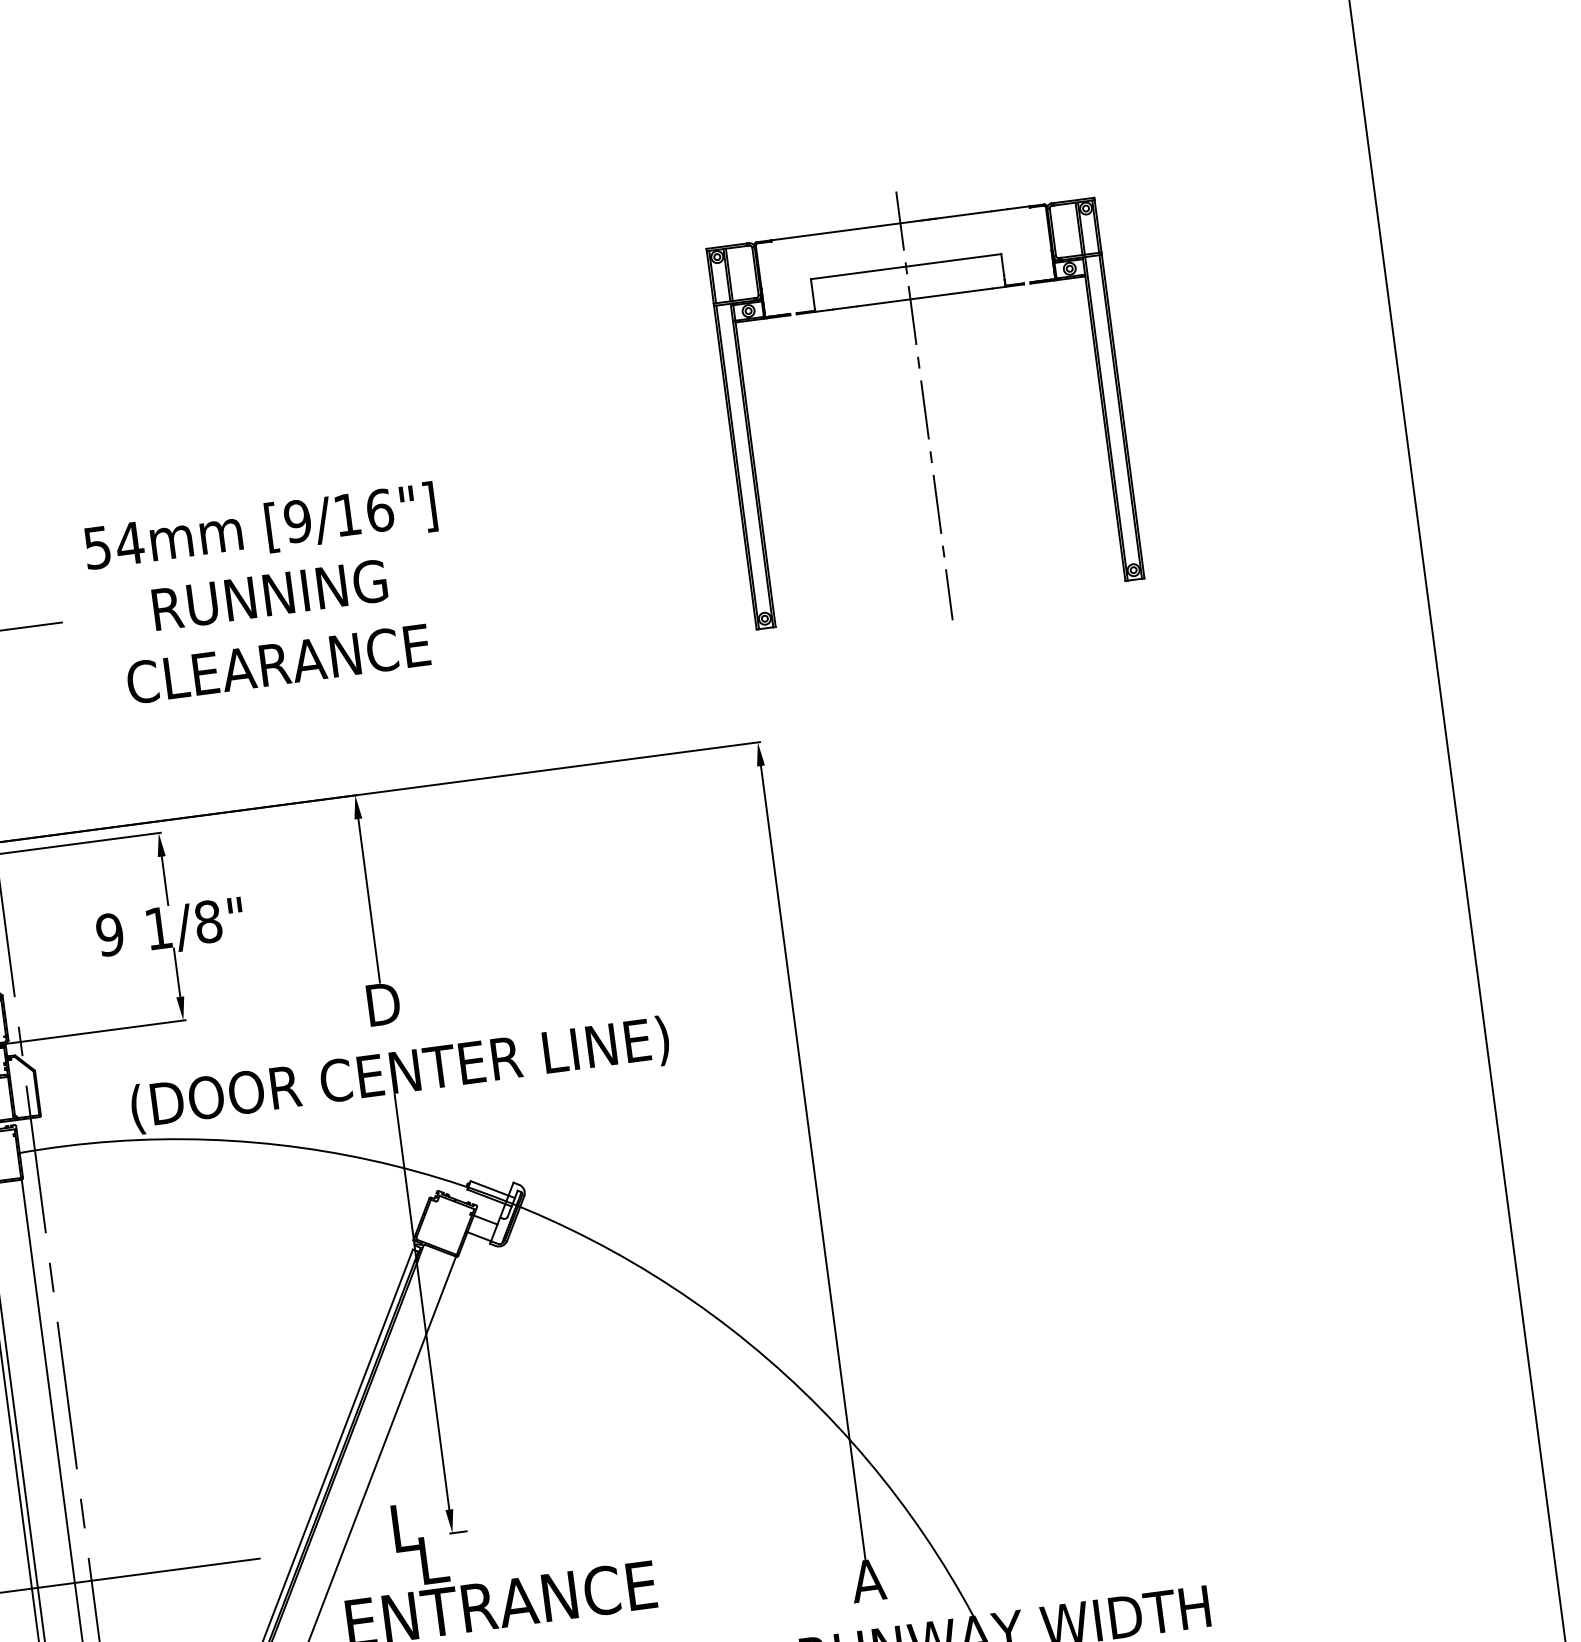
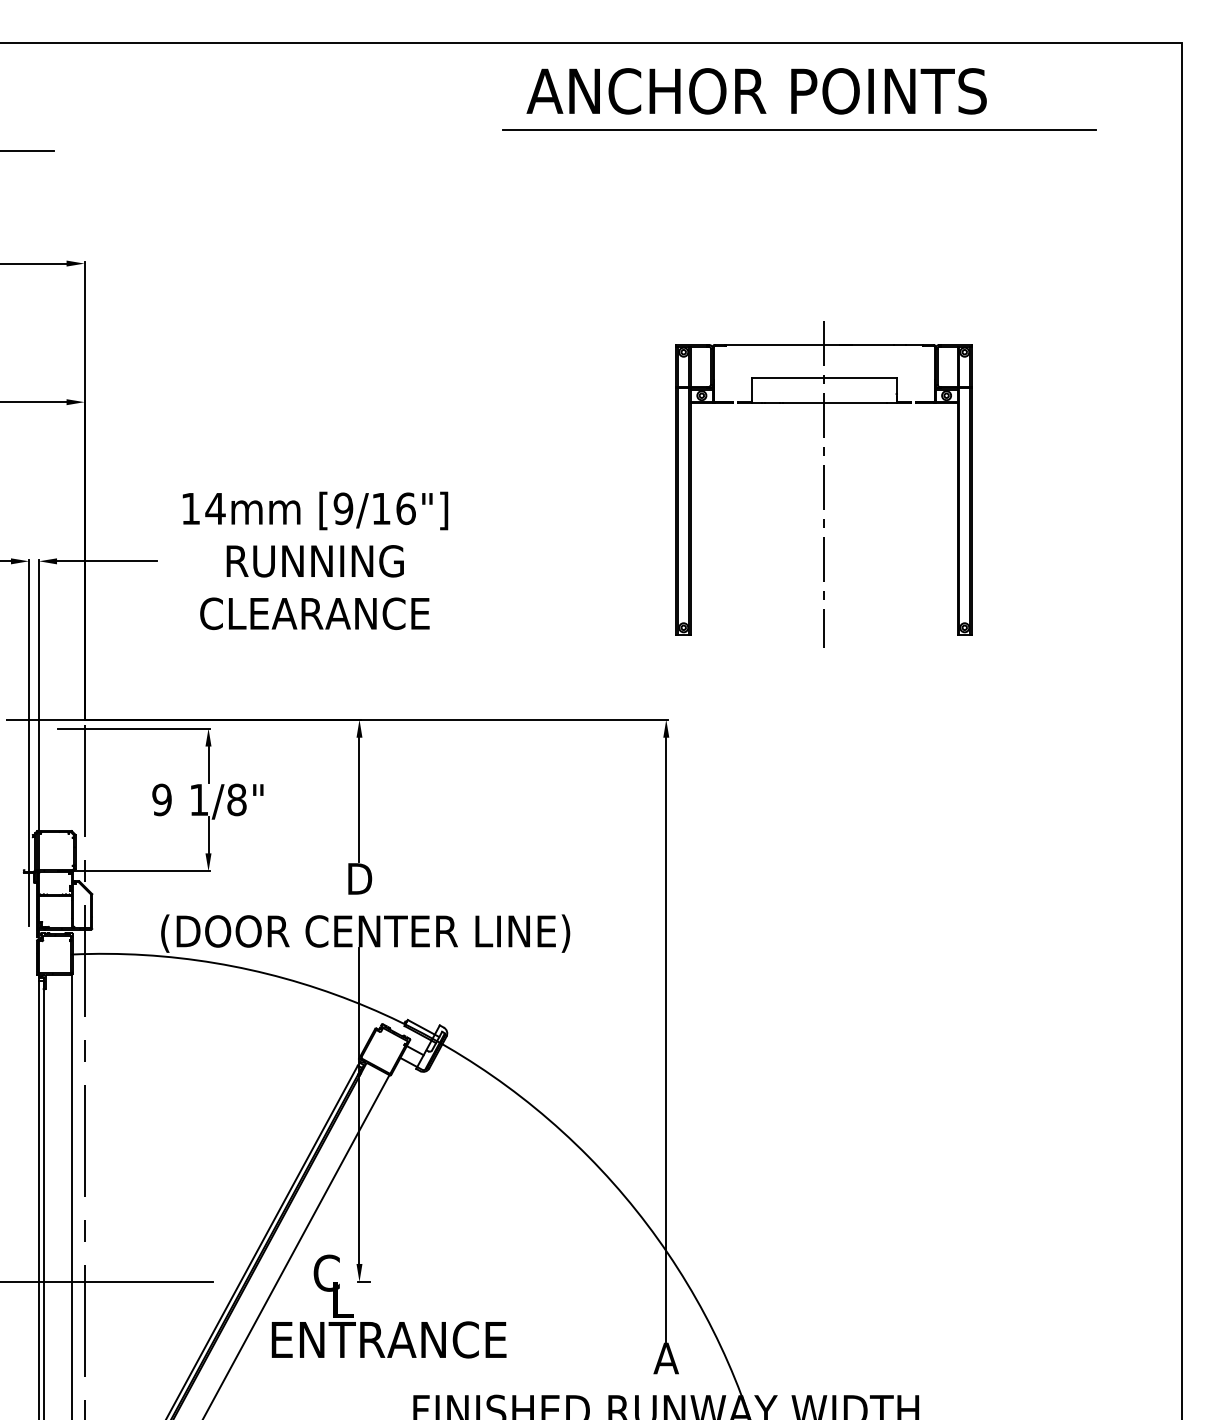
text: (97, 548) -> (190, 509), 54mm -> 14mm
text: (407, 1526) -> (326, 1272), L -> C

